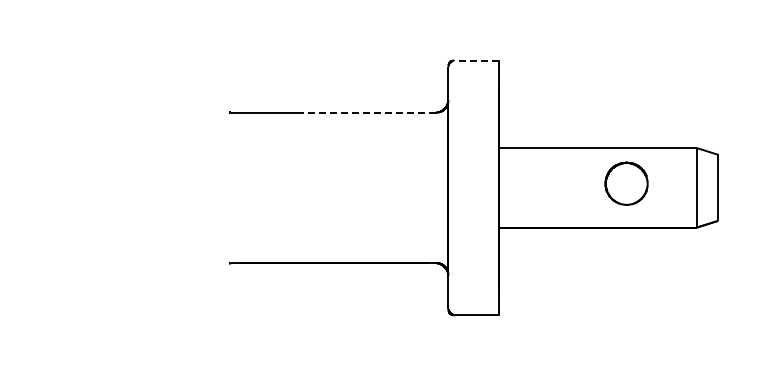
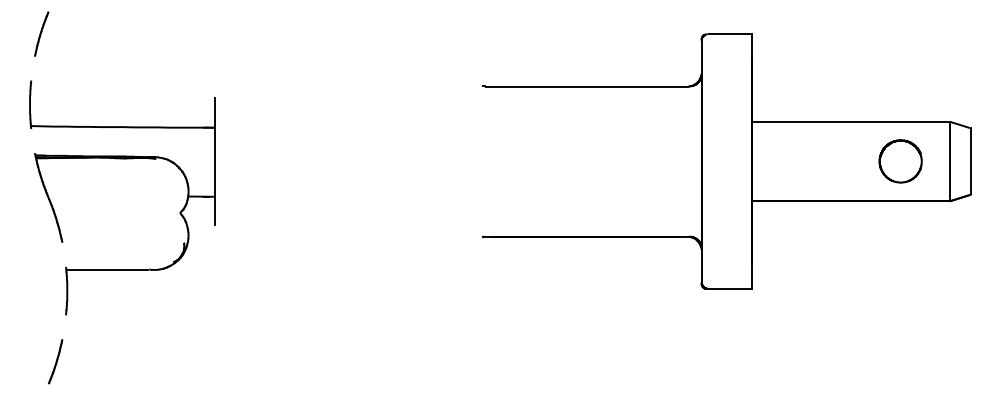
line: (476, 60) -> (729, 34), dashed -> solid
line: (368, 112) -> (621, 86), dashed -> solid
part: (626, 183) -> (900, 161), moved

